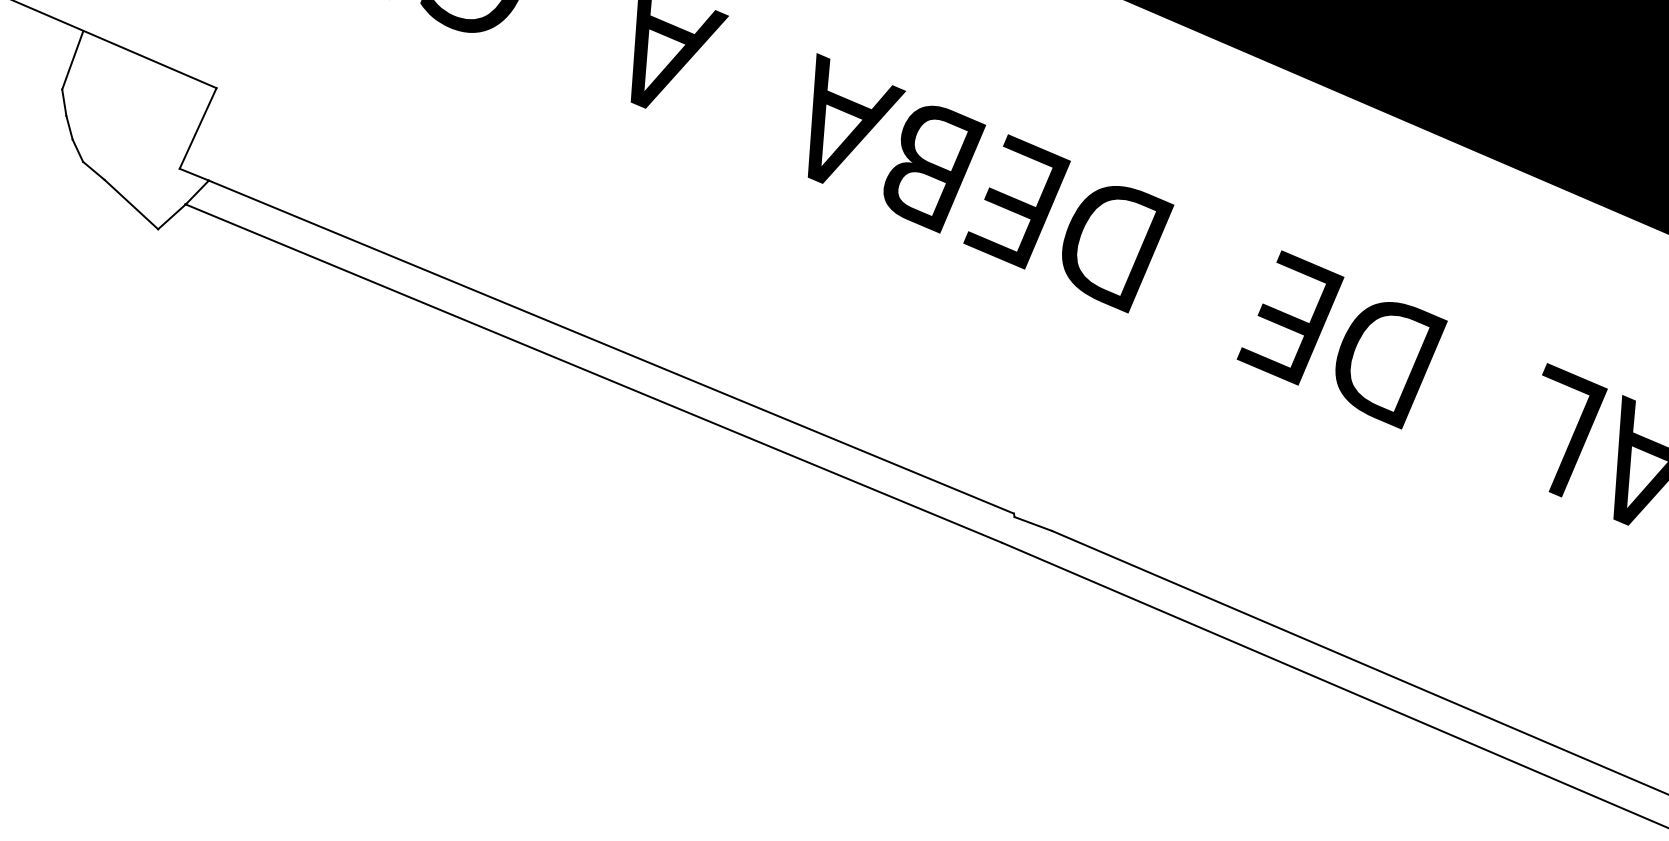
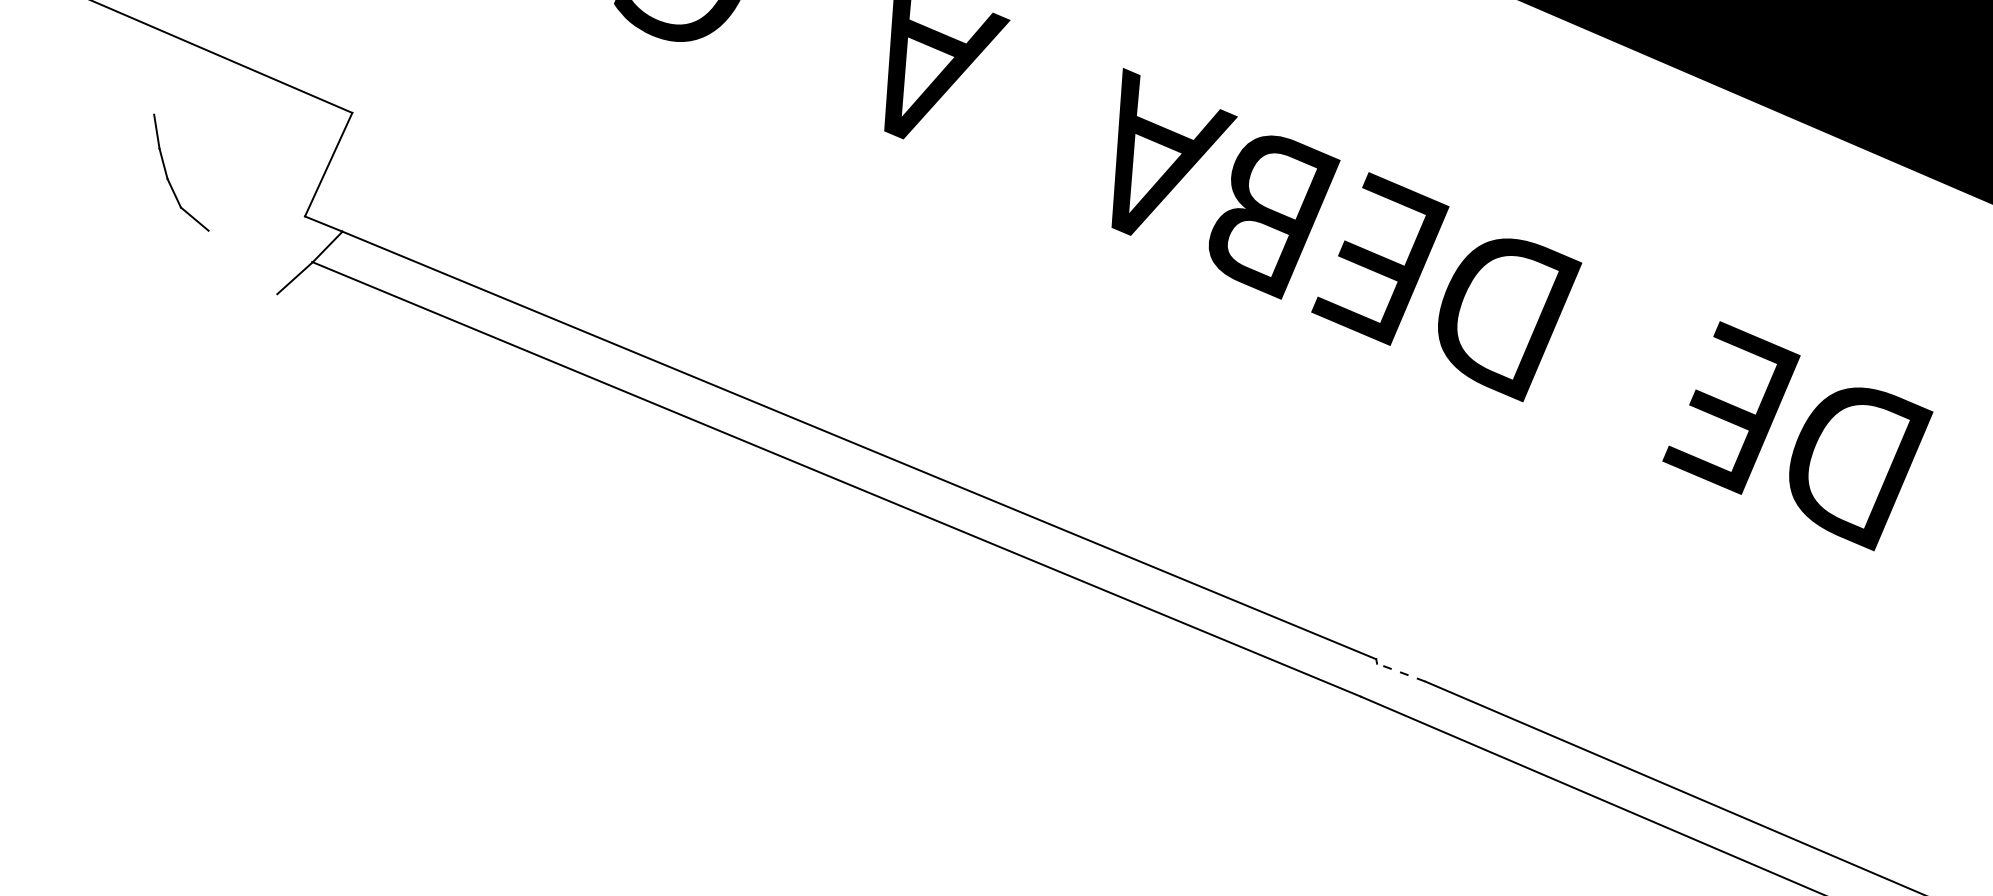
line: (72, 60) -> (167, 77), removed
line: (131, 204) -> (243, 262), removed
line: (1032, 523) -> (1400, 671), solid -> dashed

